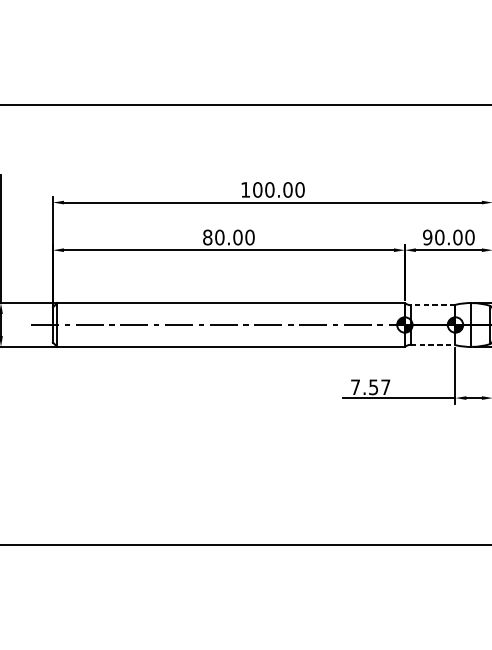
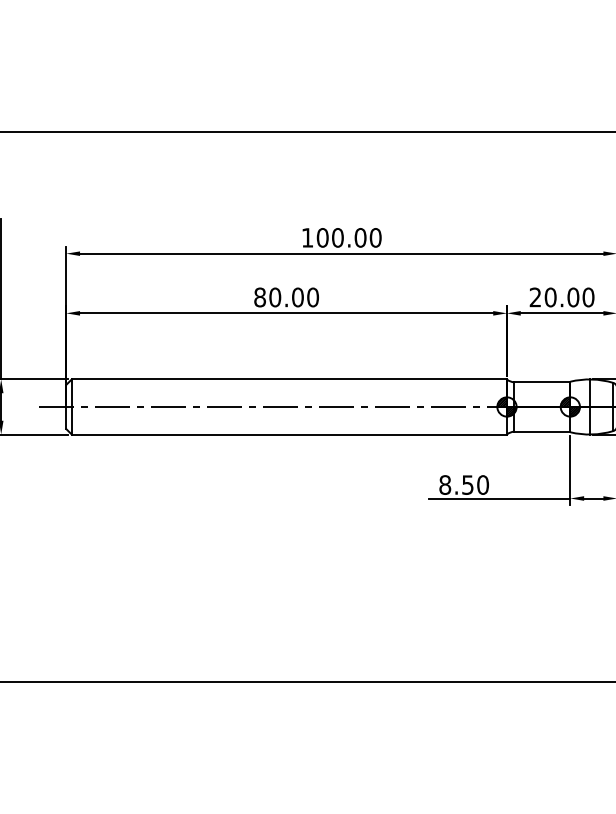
text: (427, 237) -> (535, 297), 90.00 -> 20.00
line: (432, 305) -> (541, 382), dashed -> solid
line: (433, 344) -> (542, 431), dashed -> solid
text: (370, 386) -> (463, 484), 7.57 -> 8.50

